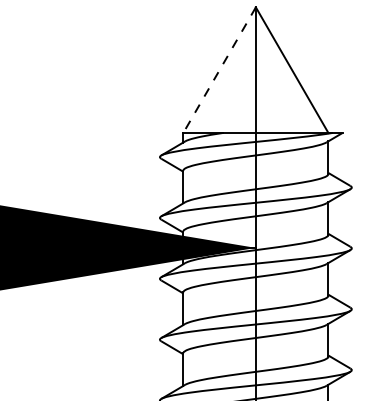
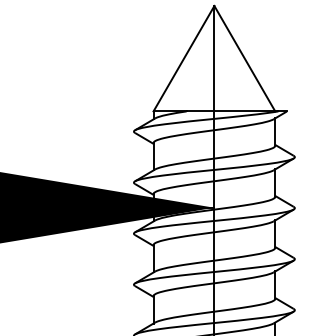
line: (219, 69) -> (183, 58), dashed -> solid

